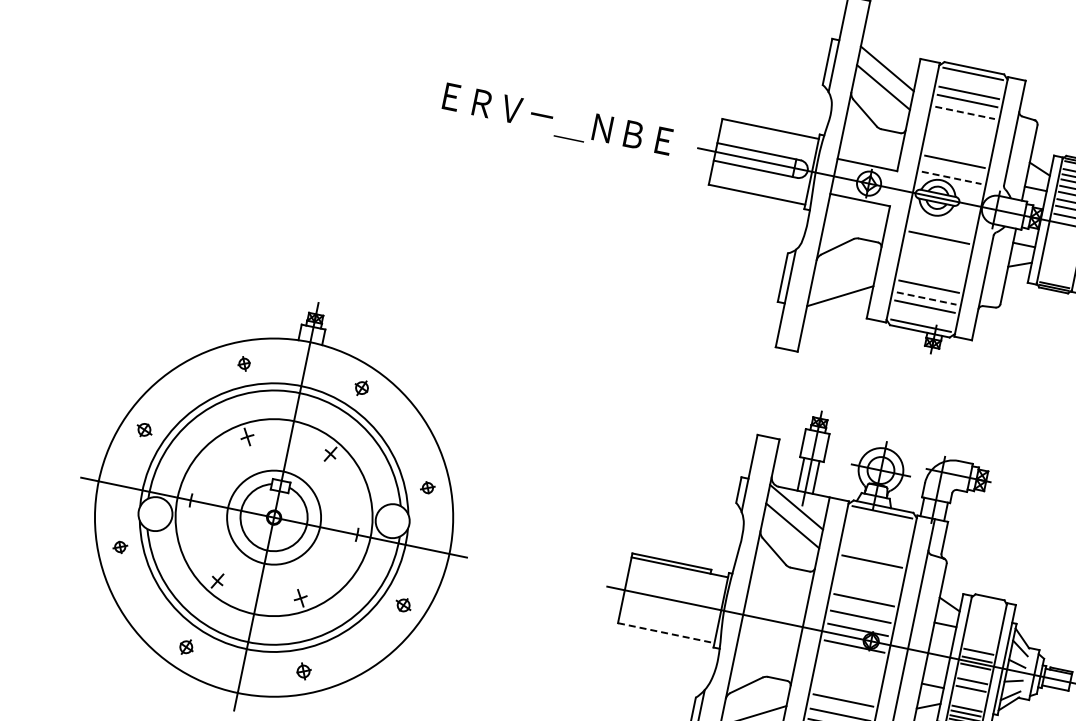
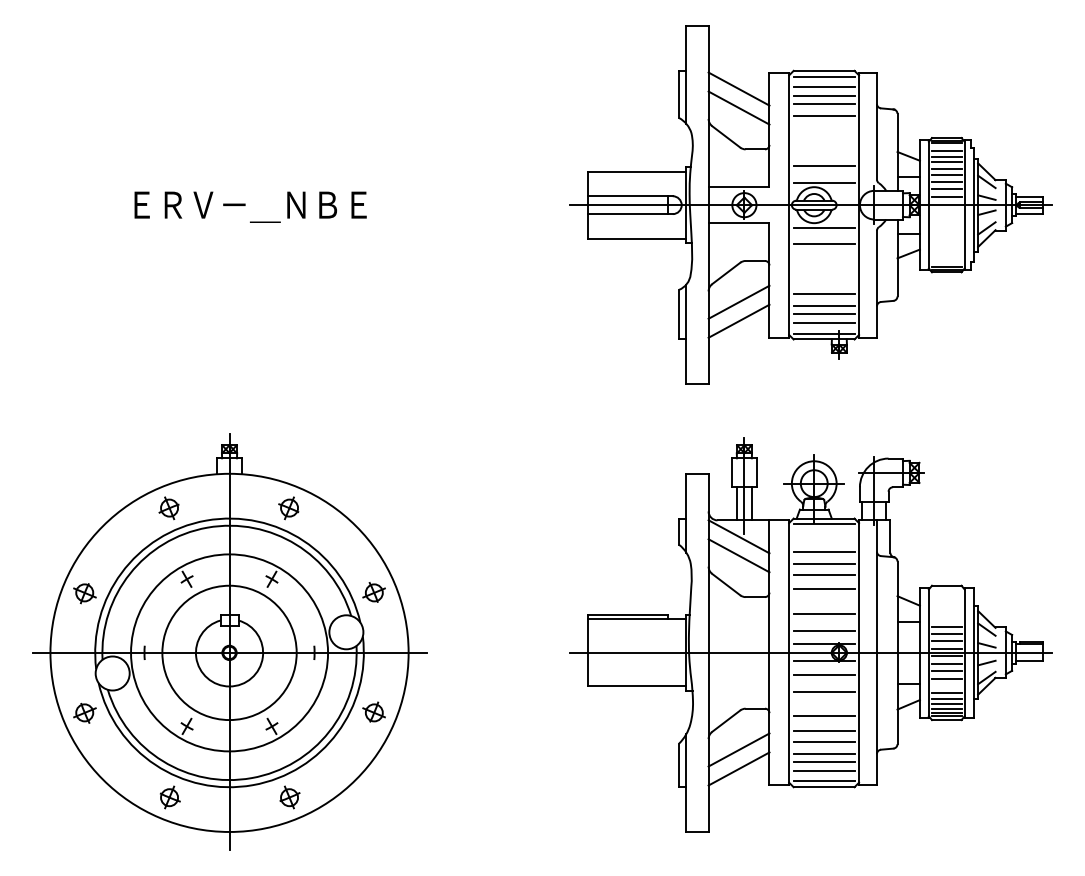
line: (970, 83) -> (823, 86), added
line: (965, 113) -> (824, 116), dashed -> solid
text: (557, 120) -> (250, 206), moved
line: (952, 177) -> (824, 182), dashed -> solid
line: (941, 221) -> (823, 227), added
line: (843, 276) -> (738, 301), added
line: (926, 299) -> (824, 306), dashed -> solid
line: (922, 315) -> (823, 323), added
part: (243, 363) -> (168, 508), size x1.67
part: (361, 388) -> (288, 508), size x1.43
part: (144, 430) -> (84, 593), size x1.43
part: (427, 487) -> (373, 592), size x1.67
circle: (274, 517) -> (229, 652), size x1.43
line: (876, 539) -> (823, 552), added
part: (119, 546) -> (84, 712), size x1.67
line: (873, 551) -> (823, 564), added
line: (868, 576) -> (823, 589), added
part: (403, 604) -> (373, 711), size x1.43
line: (666, 633) -> (637, 686), dashed -> solid
line: (981, 637) -> (946, 626), added
line: (979, 645) -> (946, 634), added
part: (186, 647) -> (170, 797), size x1.43
line: (851, 659) -> (823, 674), added
part: (303, 671) -> (289, 797), size x1.43
line: (973, 674) -> (946, 664), added
line: (847, 675) -> (823, 691), added
line: (967, 702) -> (946, 693), added

